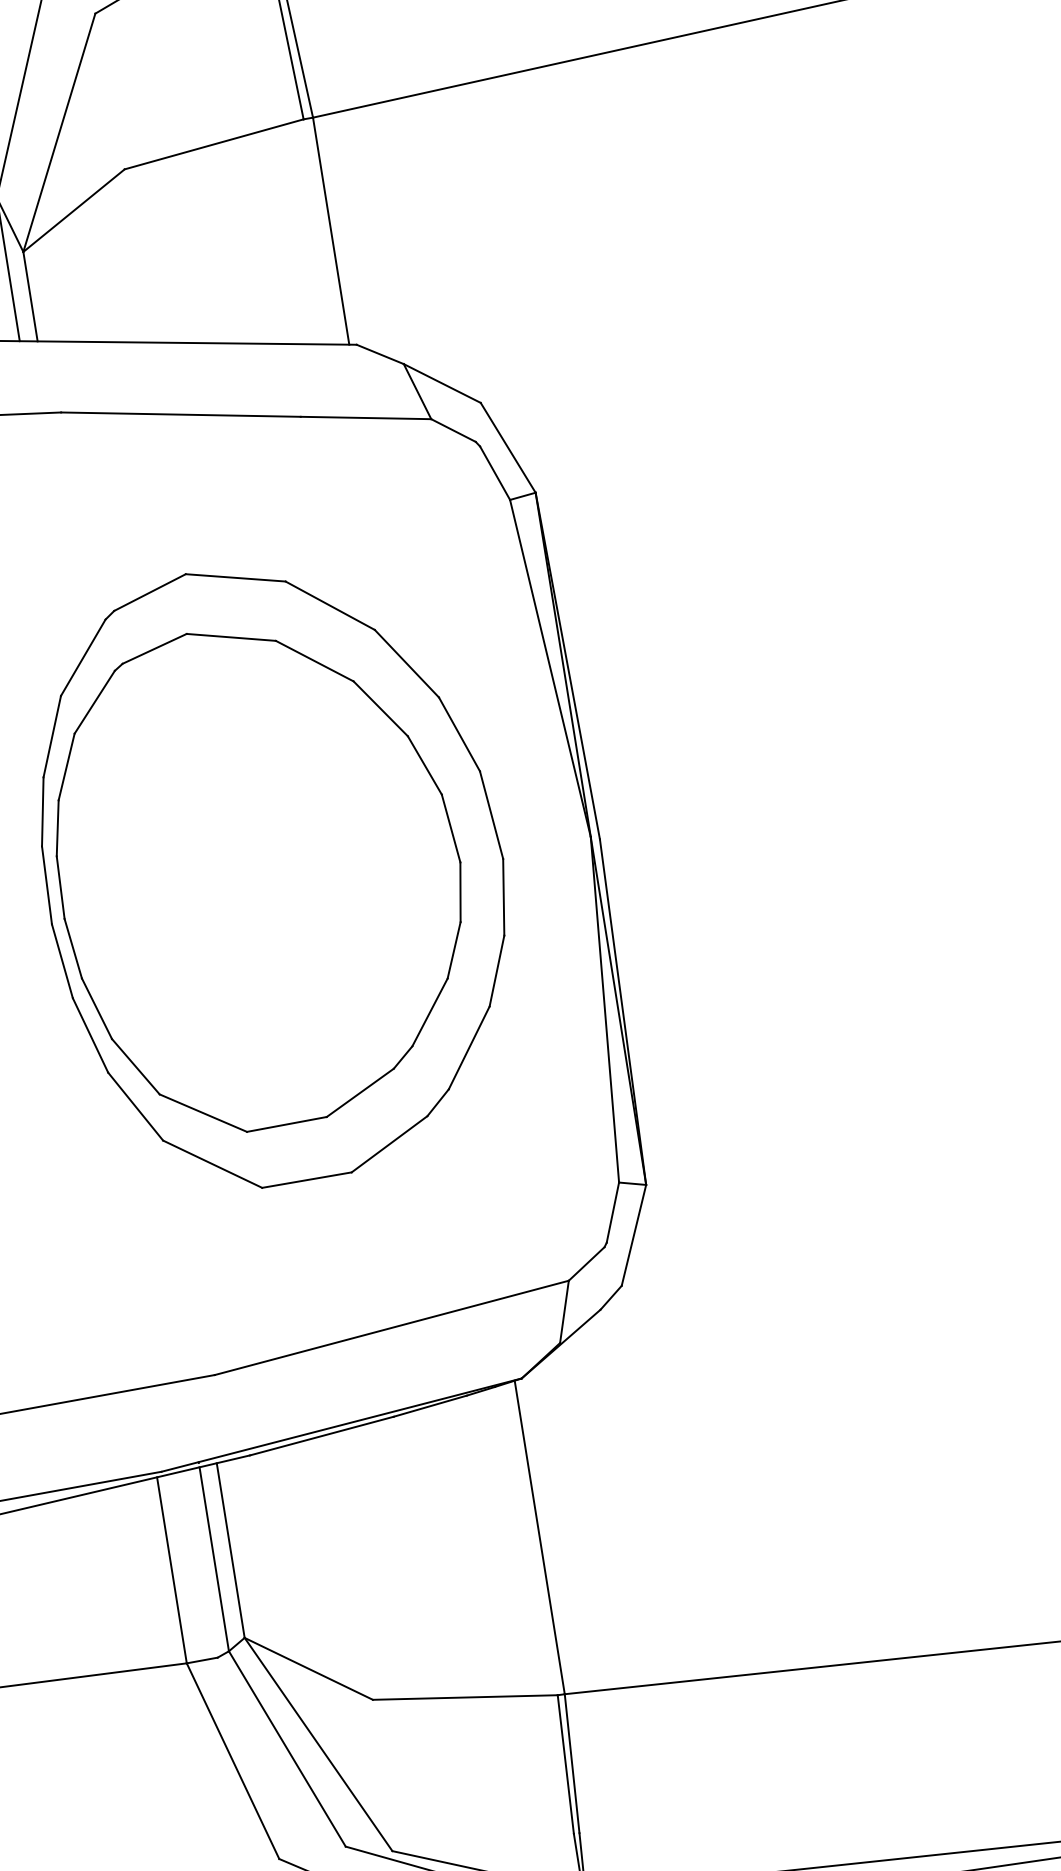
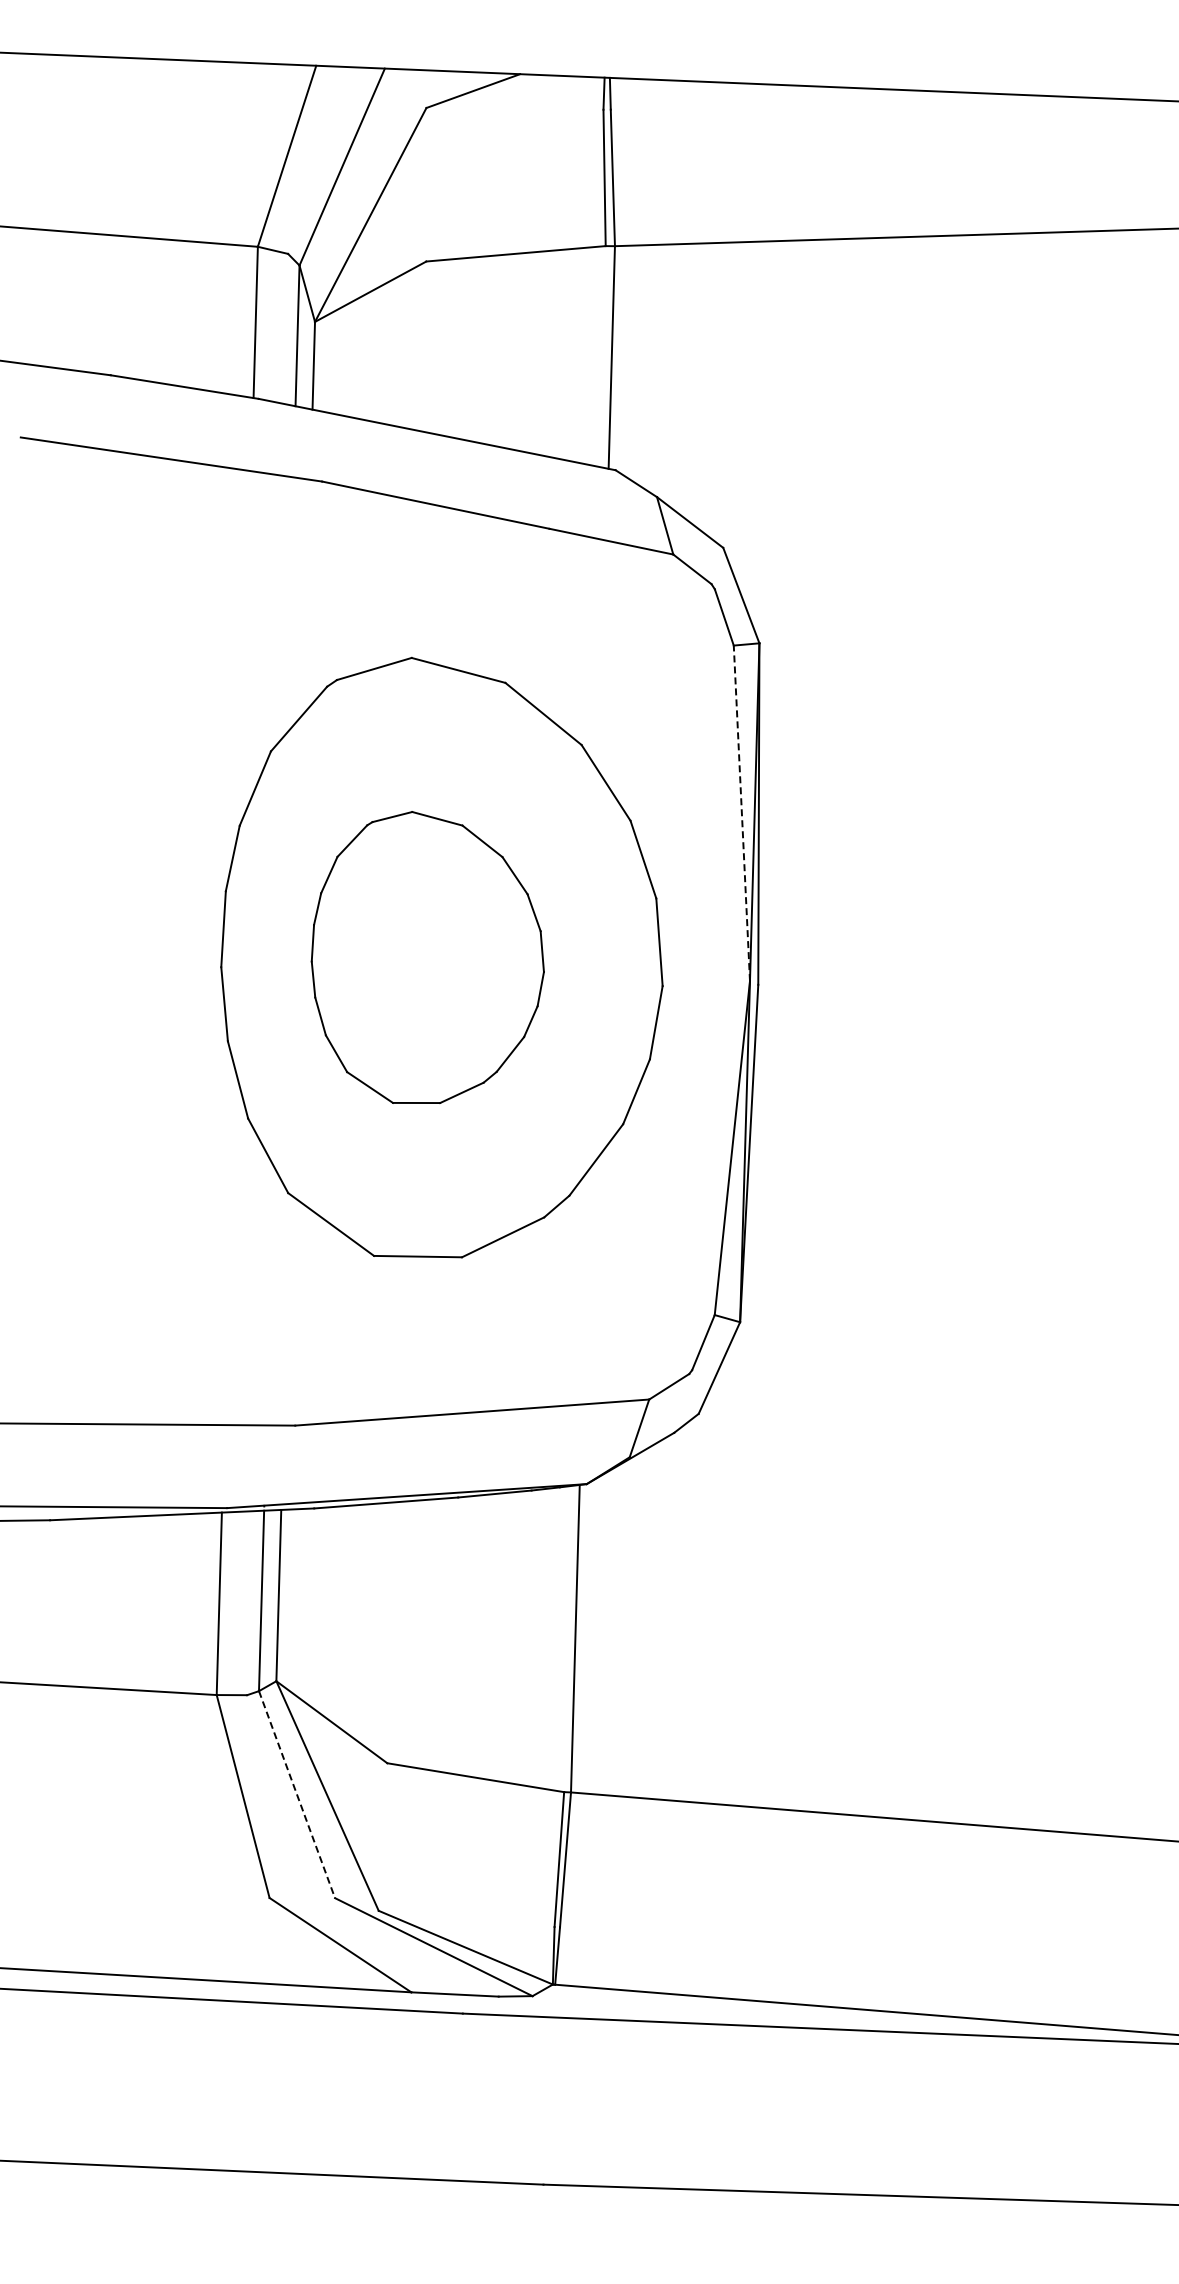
line: (550, 668) -> (741, 813), solid -> dashed
part: (259, 874) -> (427, 957), size x0.6
line: (287, 1749) -> (297, 1795), solid -> dashed

